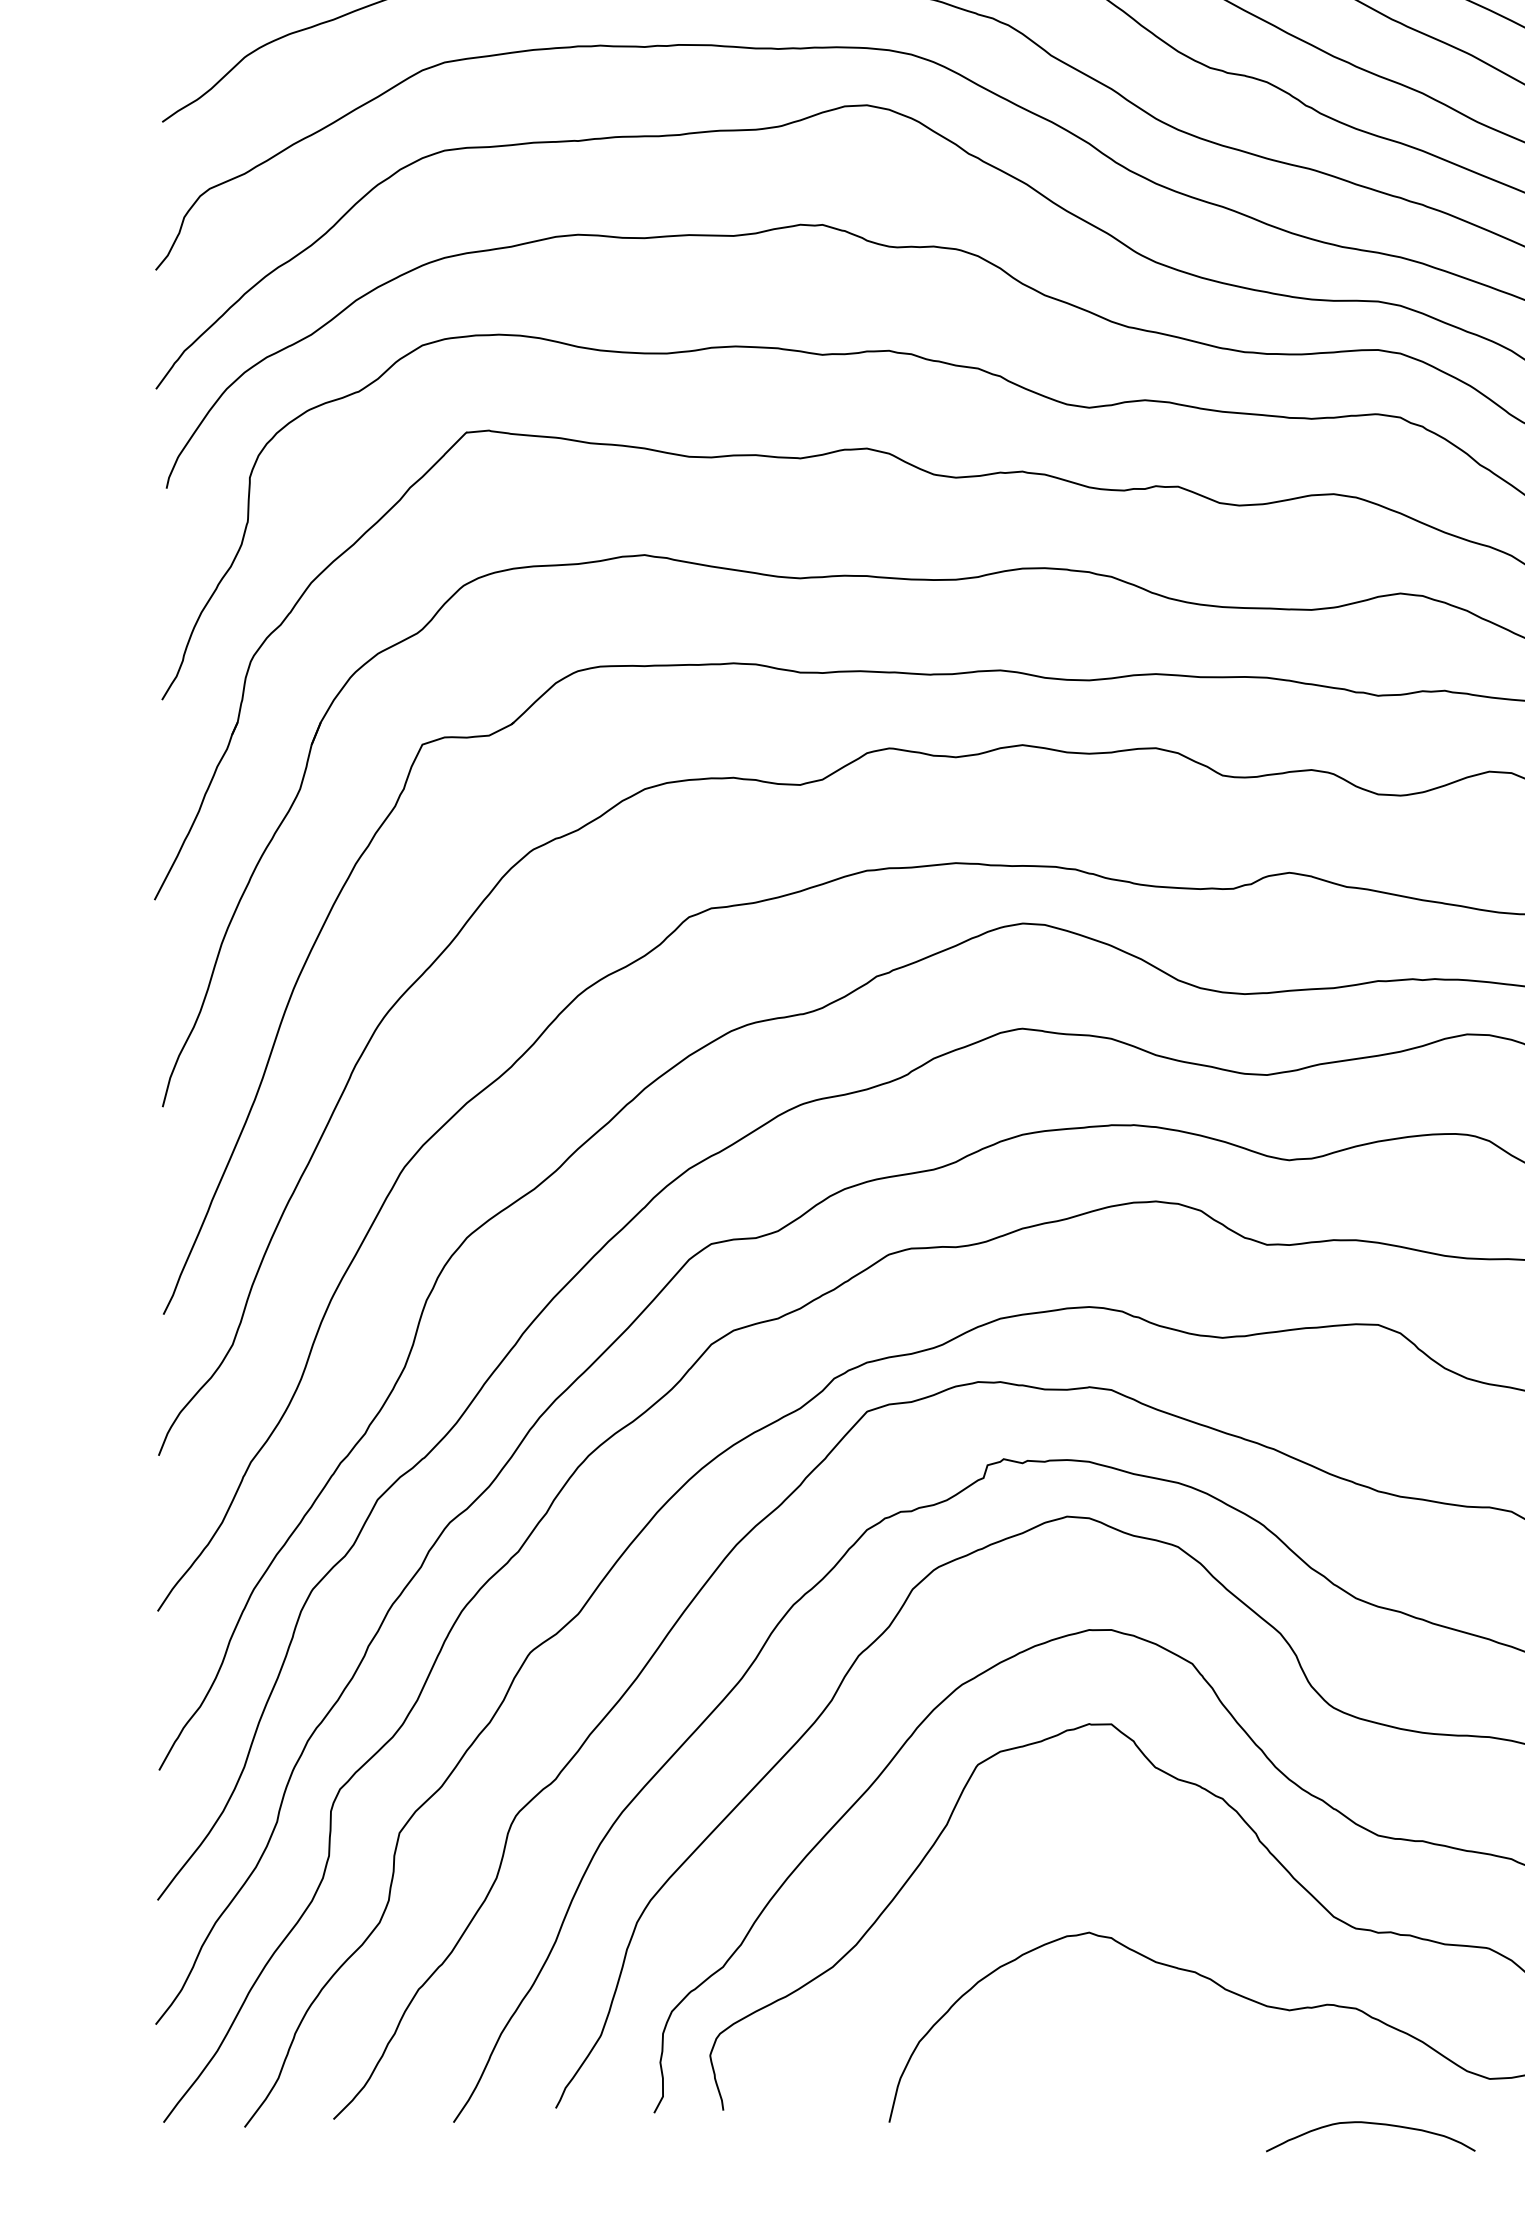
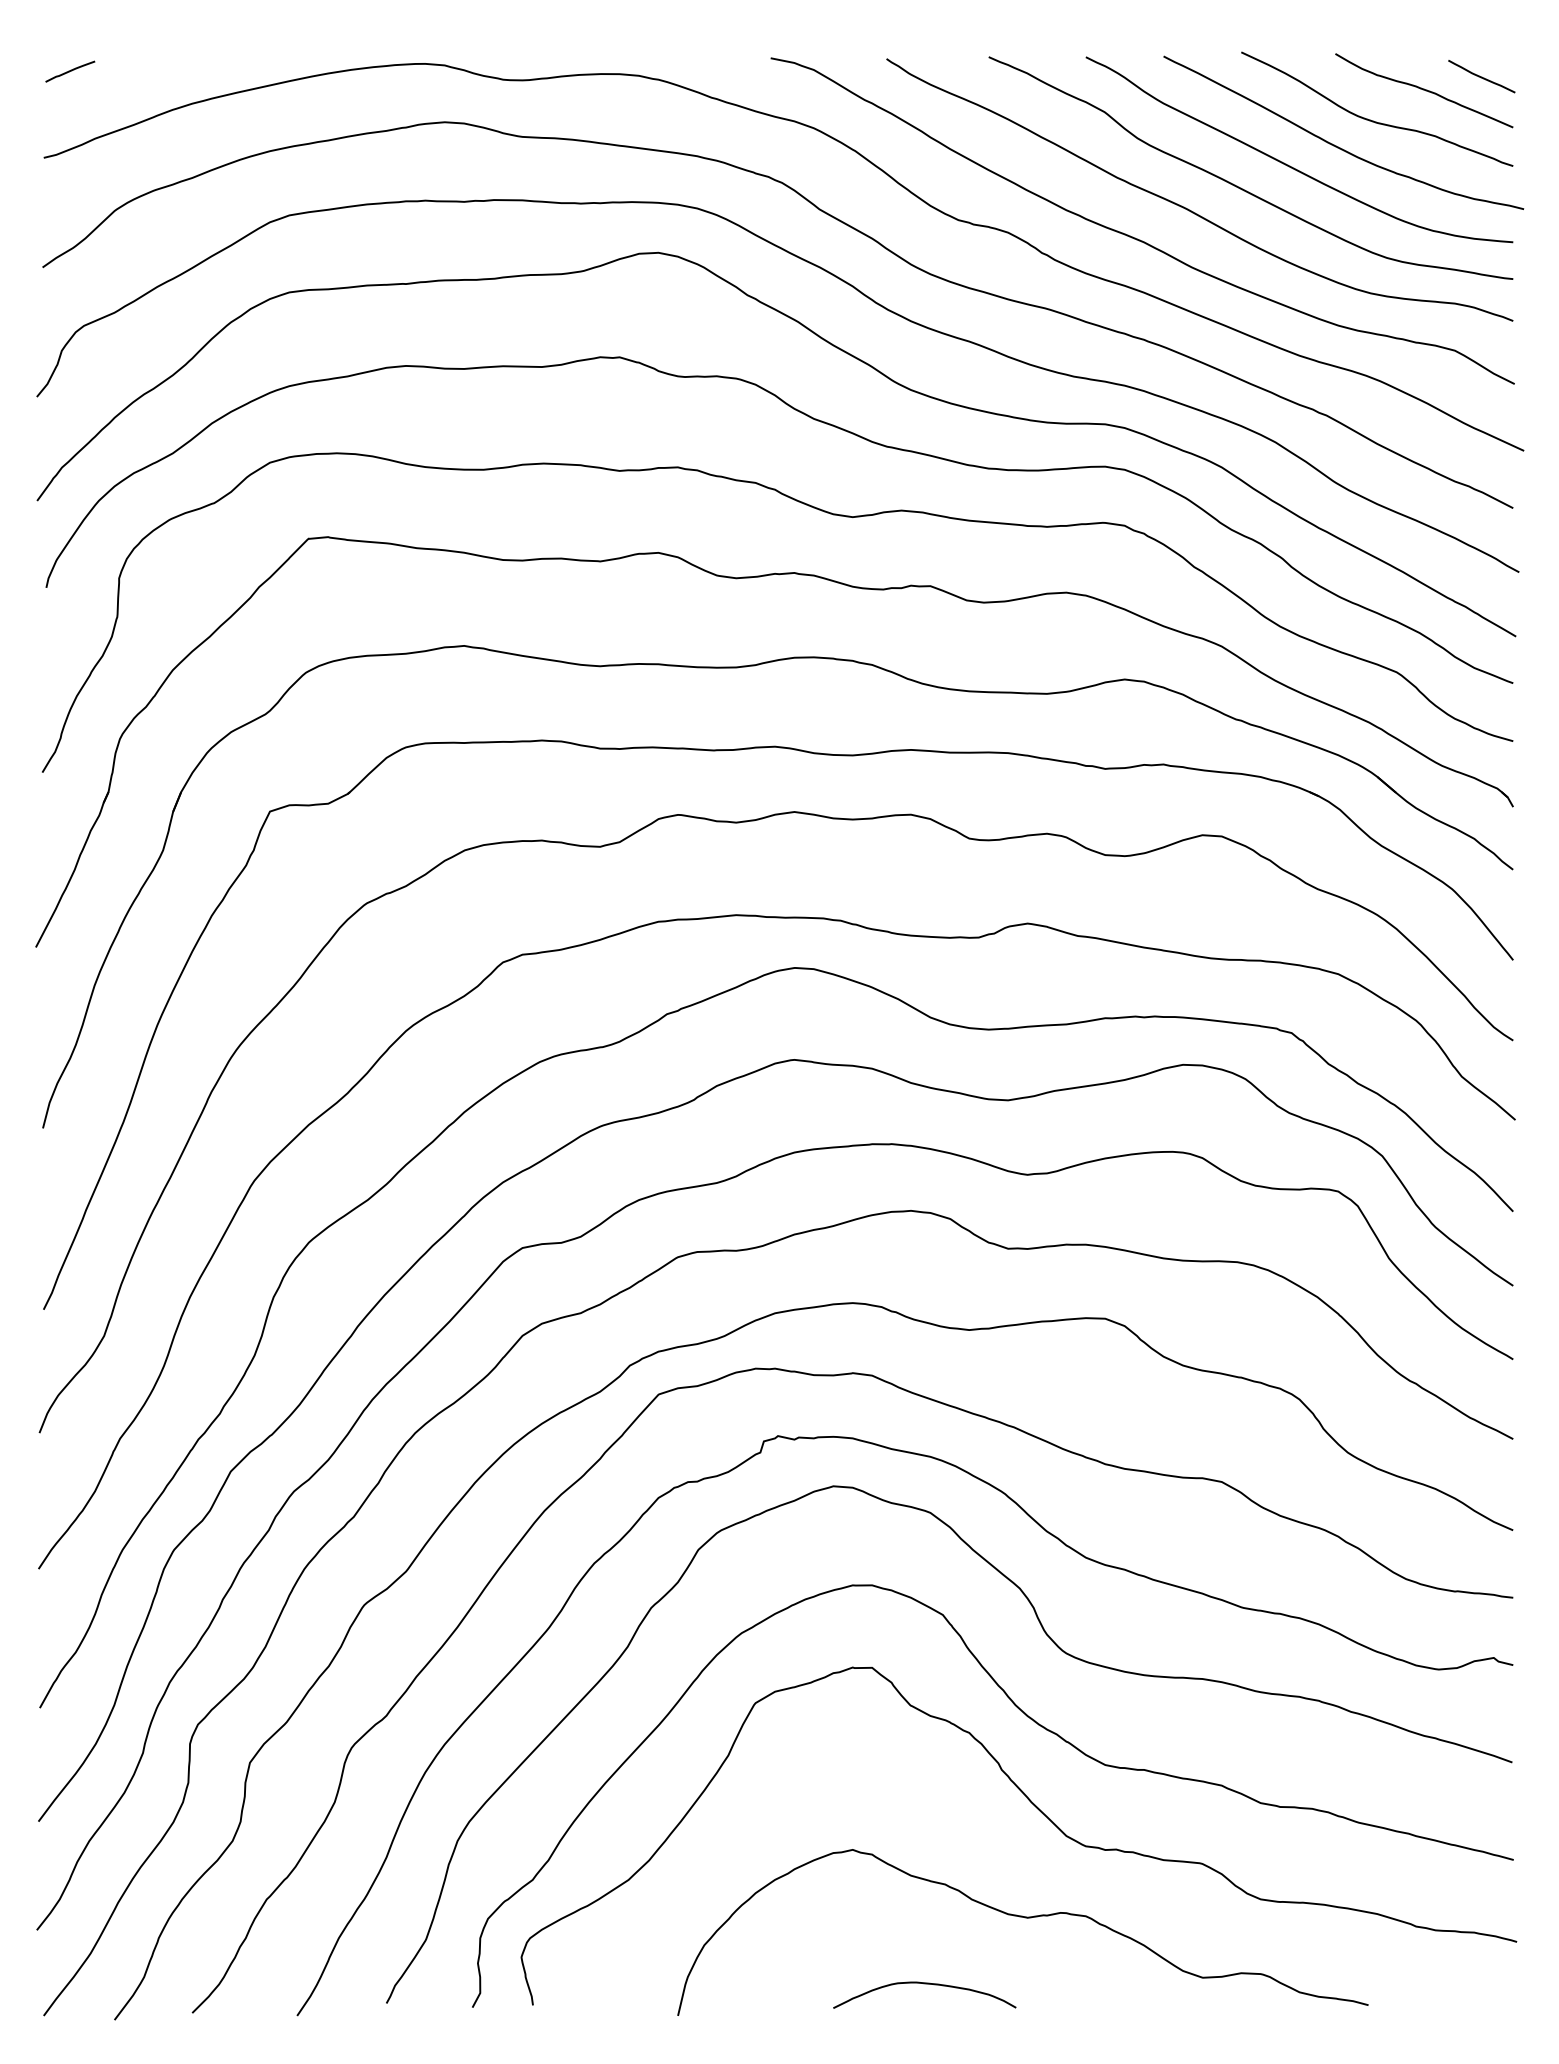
curve: (1370, 2124) -> (924, 1984), moved

